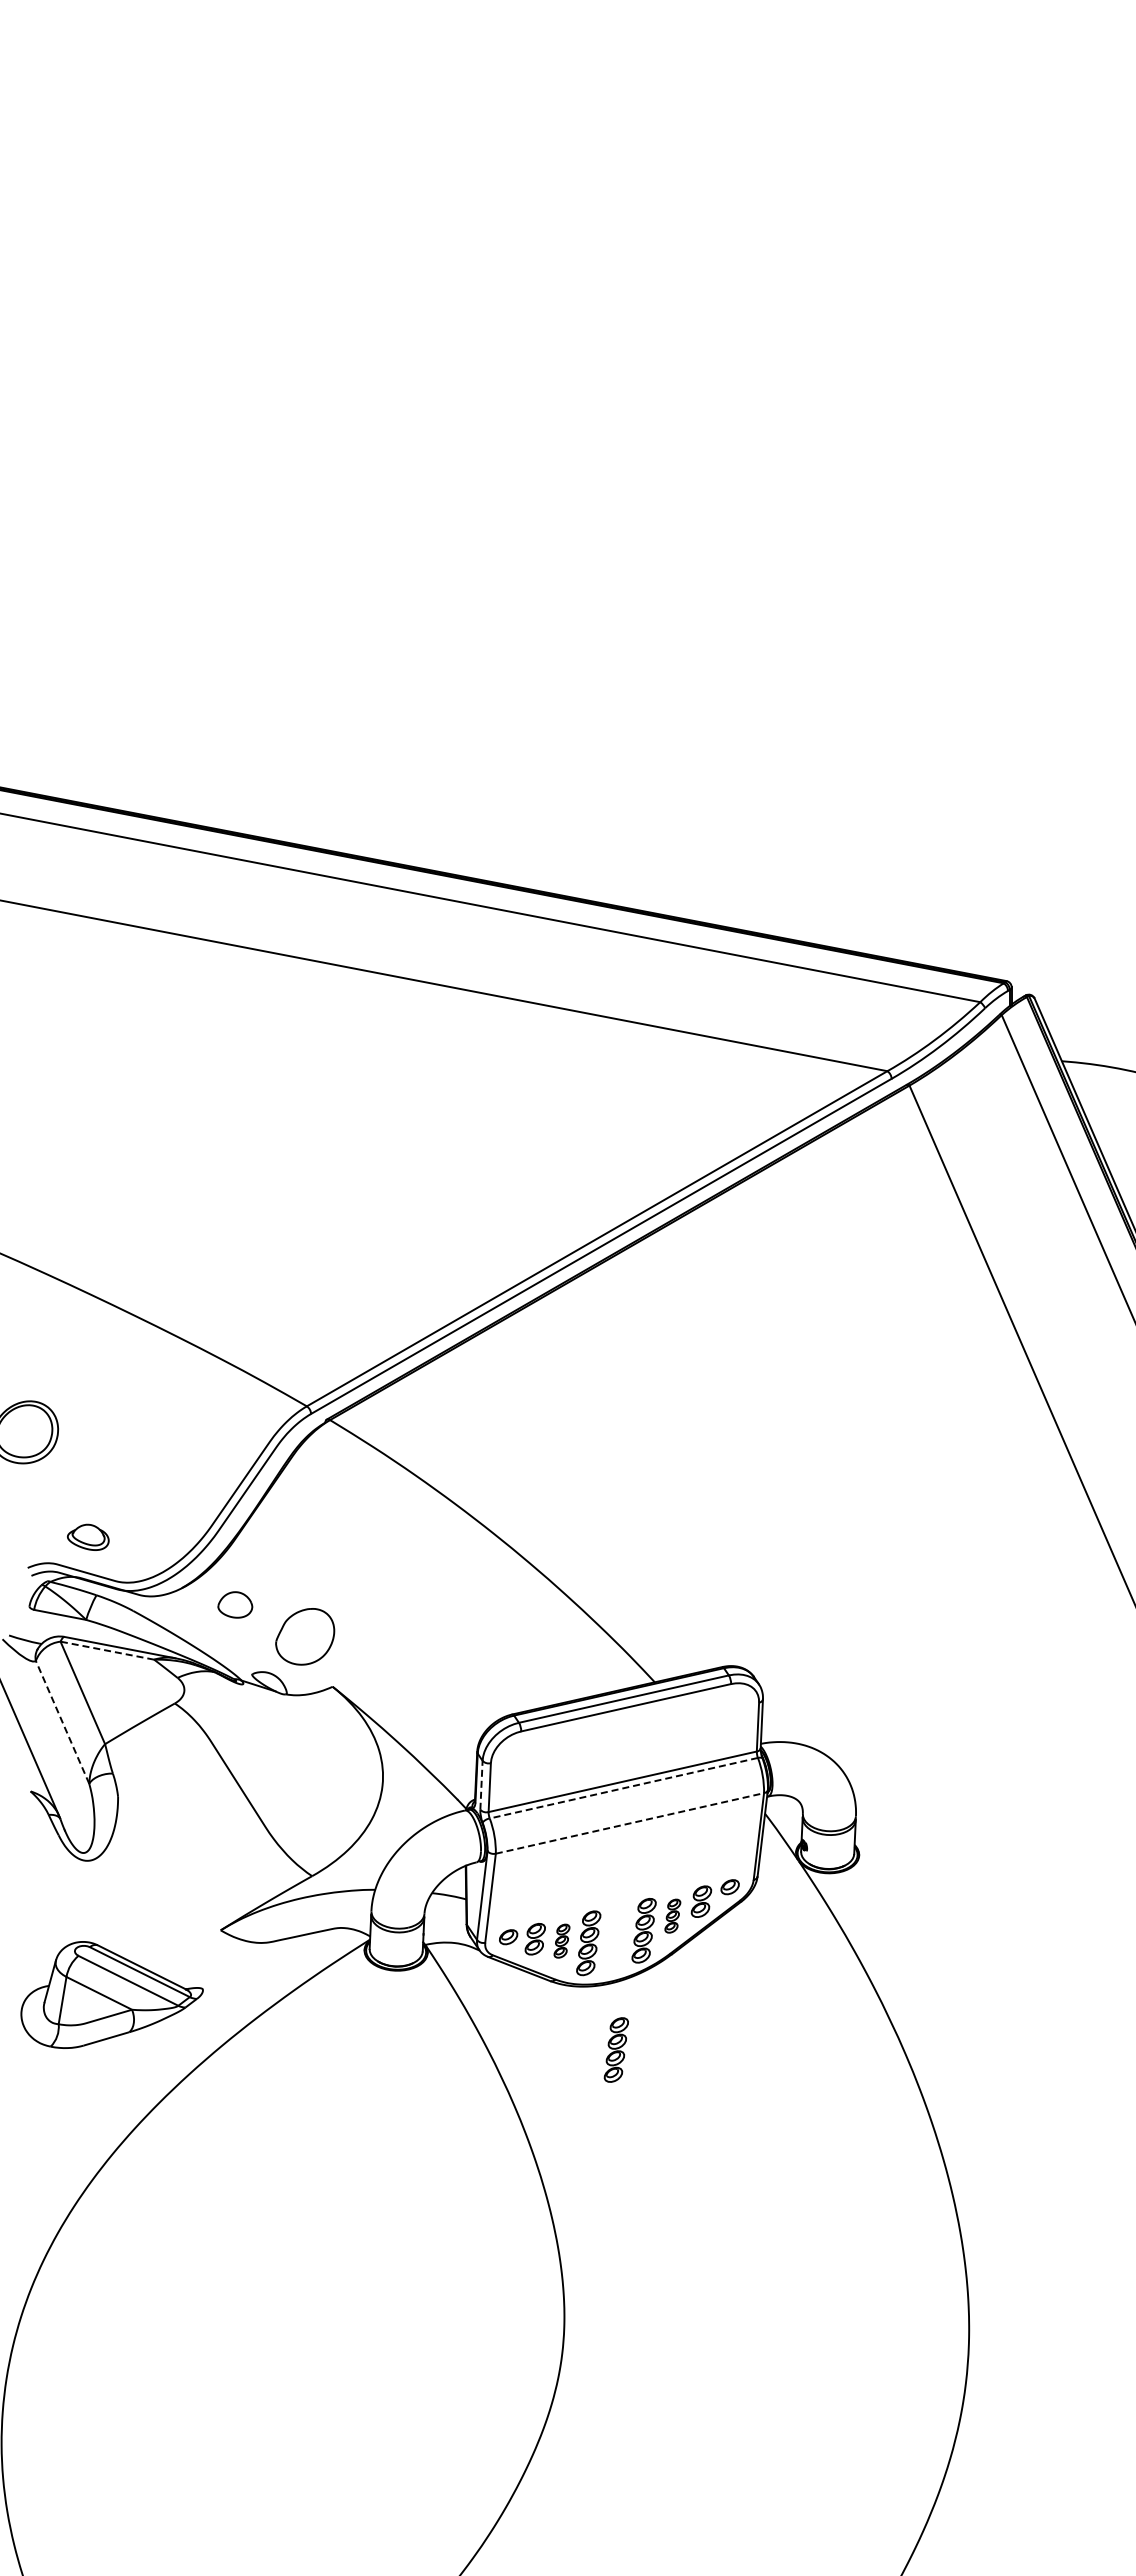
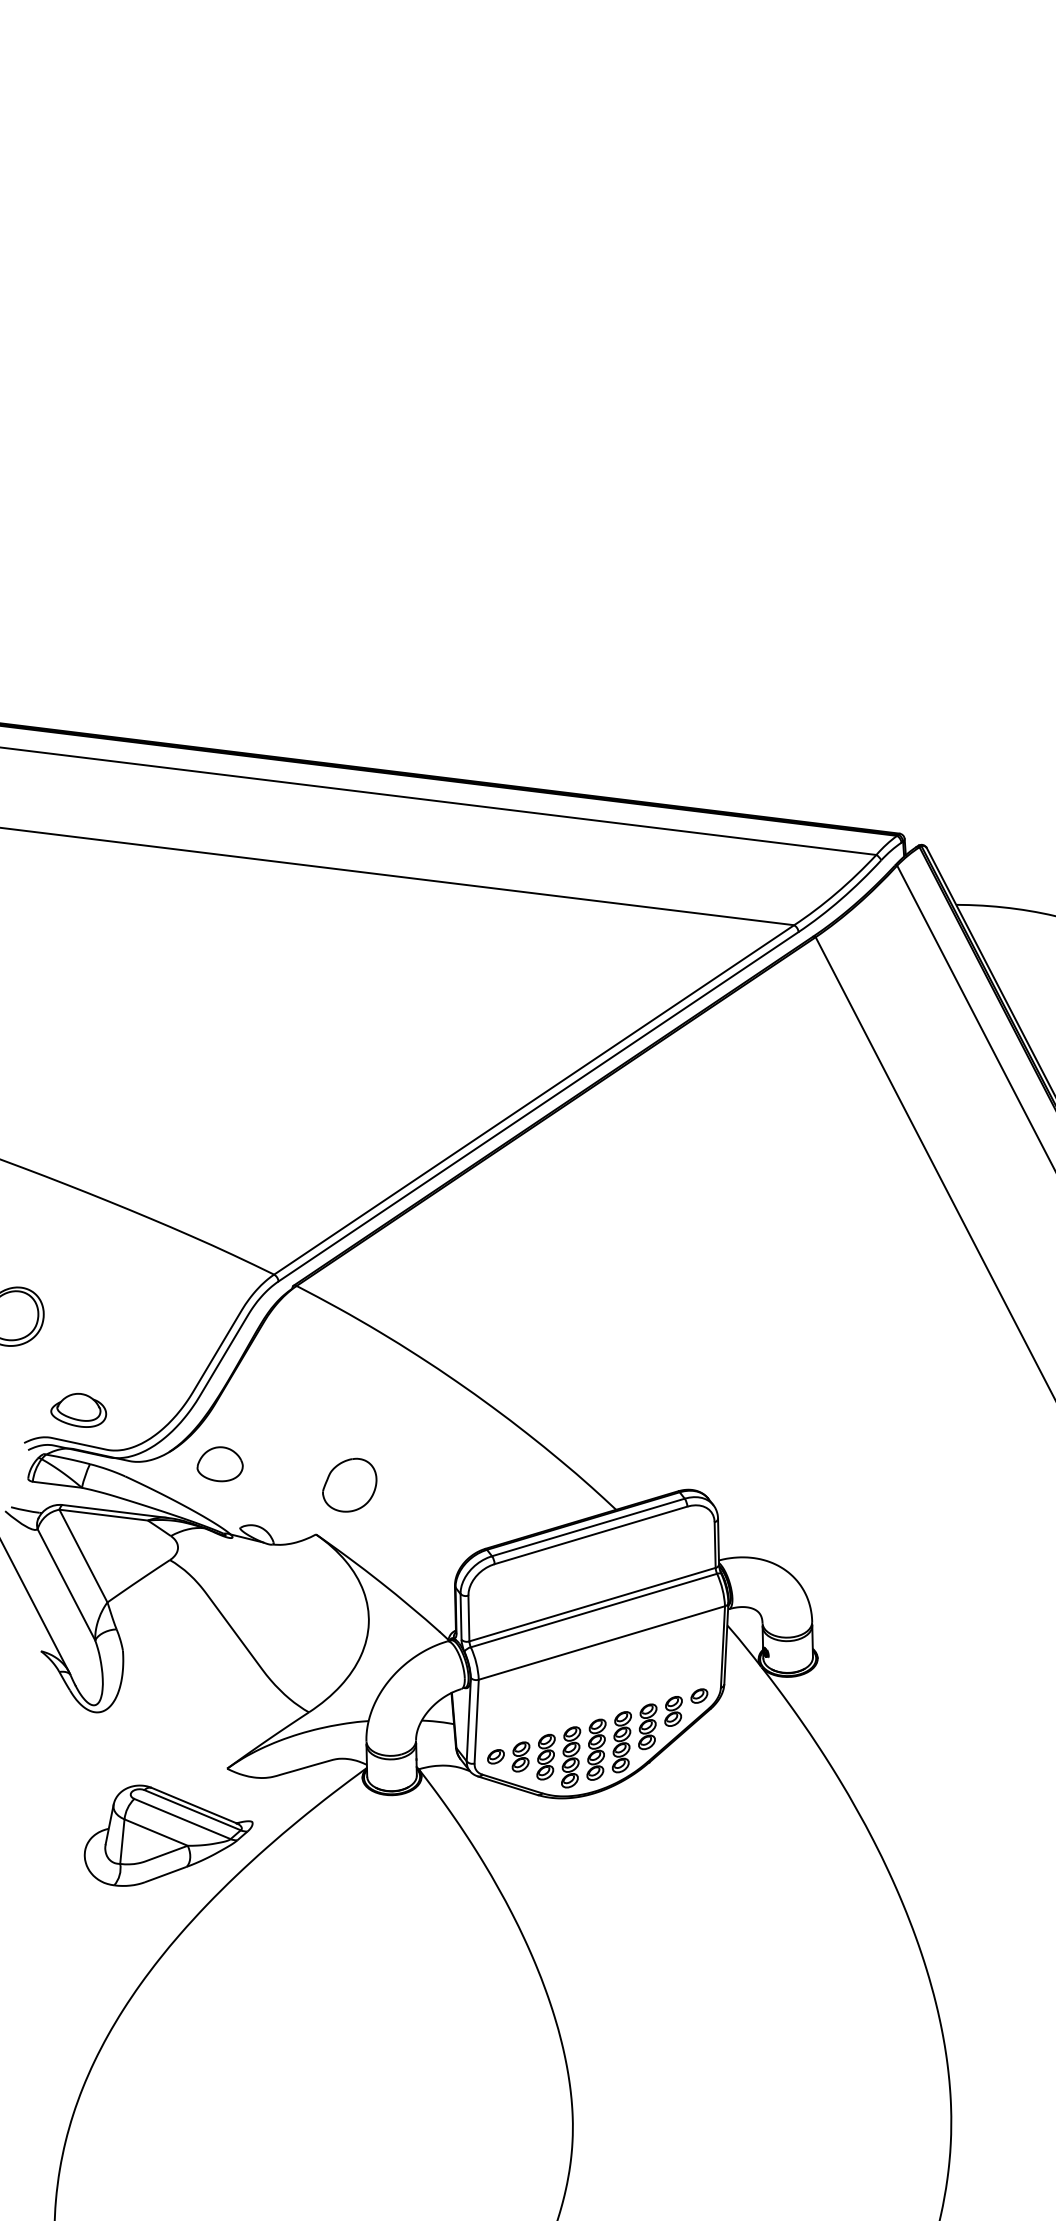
part: (88, 1537) -> (78, 1410), size x1.43
part: (235, 1604) -> (220, 1463), size x1.43
part: (305, 1636) -> (349, 1485), moved
line: (107, 1650) -> (103, 1514), dashed -> solid
line: (62, 1721) -> (66, 1584), dashed -> solid
line: (481, 1784) -> (461, 1616), dashed -> solid
line: (623, 1788) -> (593, 1610), dashed -> solid
line: (630, 1823) -> (602, 1643), dashed -> solid
part: (672, 1915) -> (647, 1726), size x1.43
part: (561, 1940) -> (545, 1756), size x1.43
part: (111, 1994) -> (167, 1832), moved
part: (615, 2049) -> (595, 1749), moved

